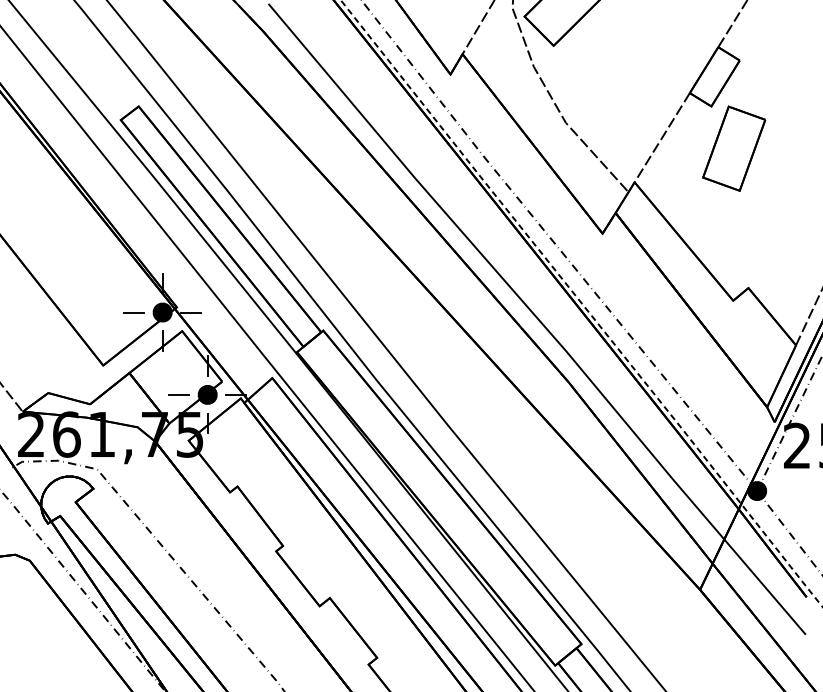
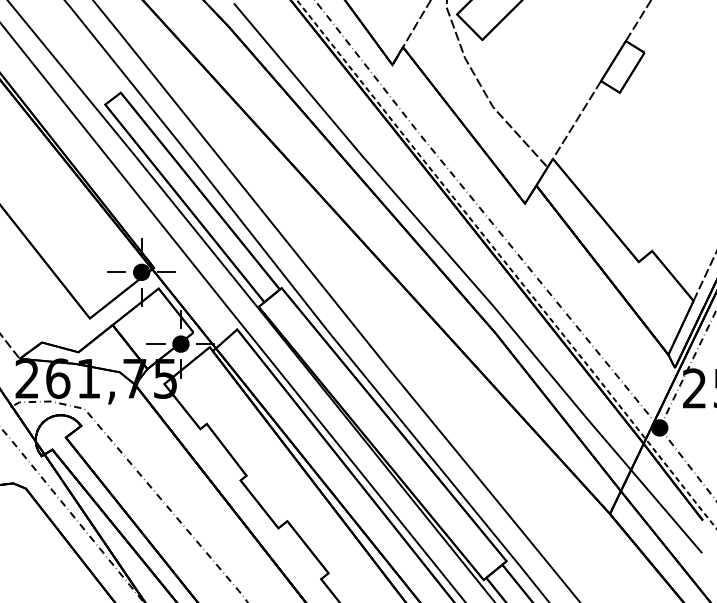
part: (734, 148) -> (639, 129), removed

